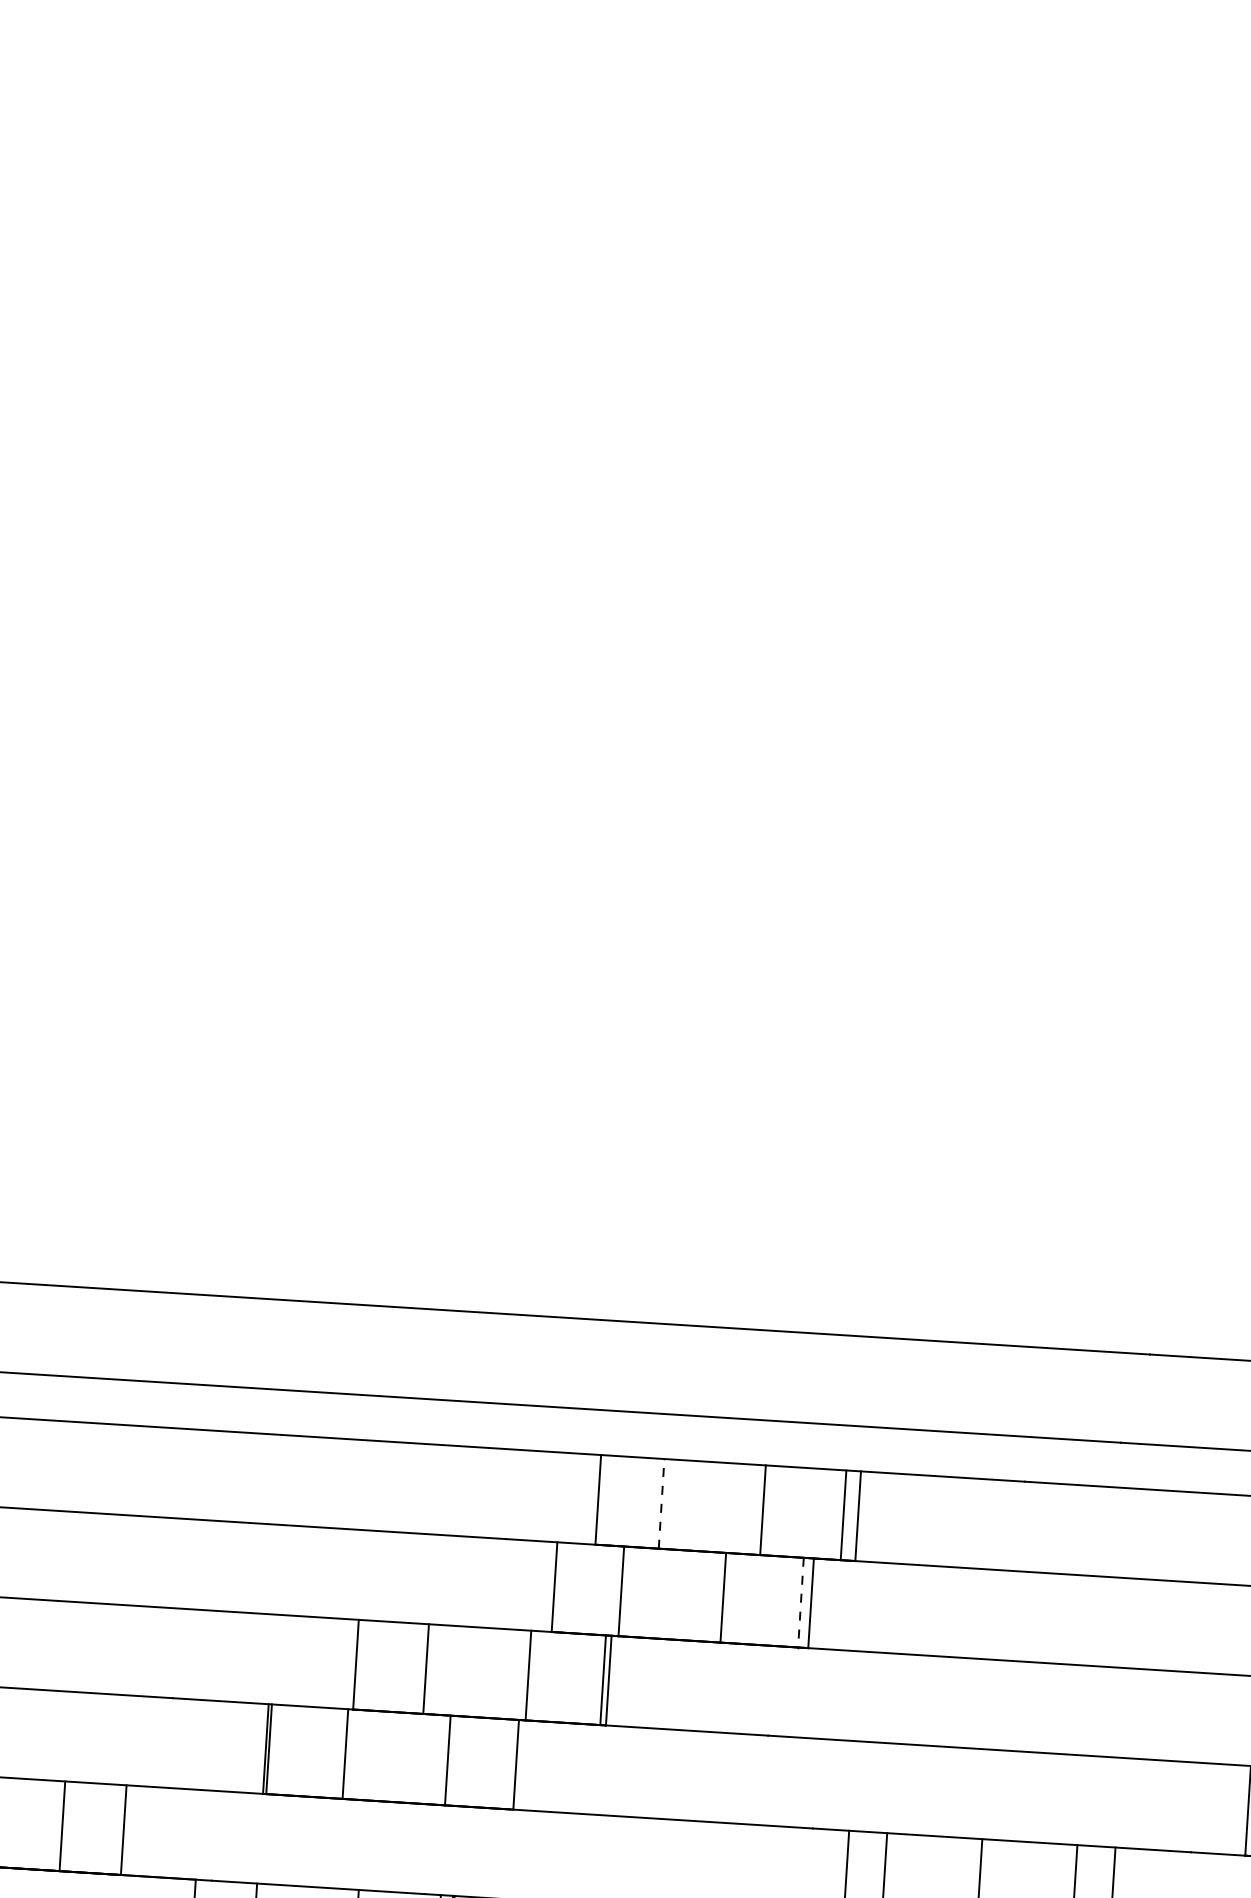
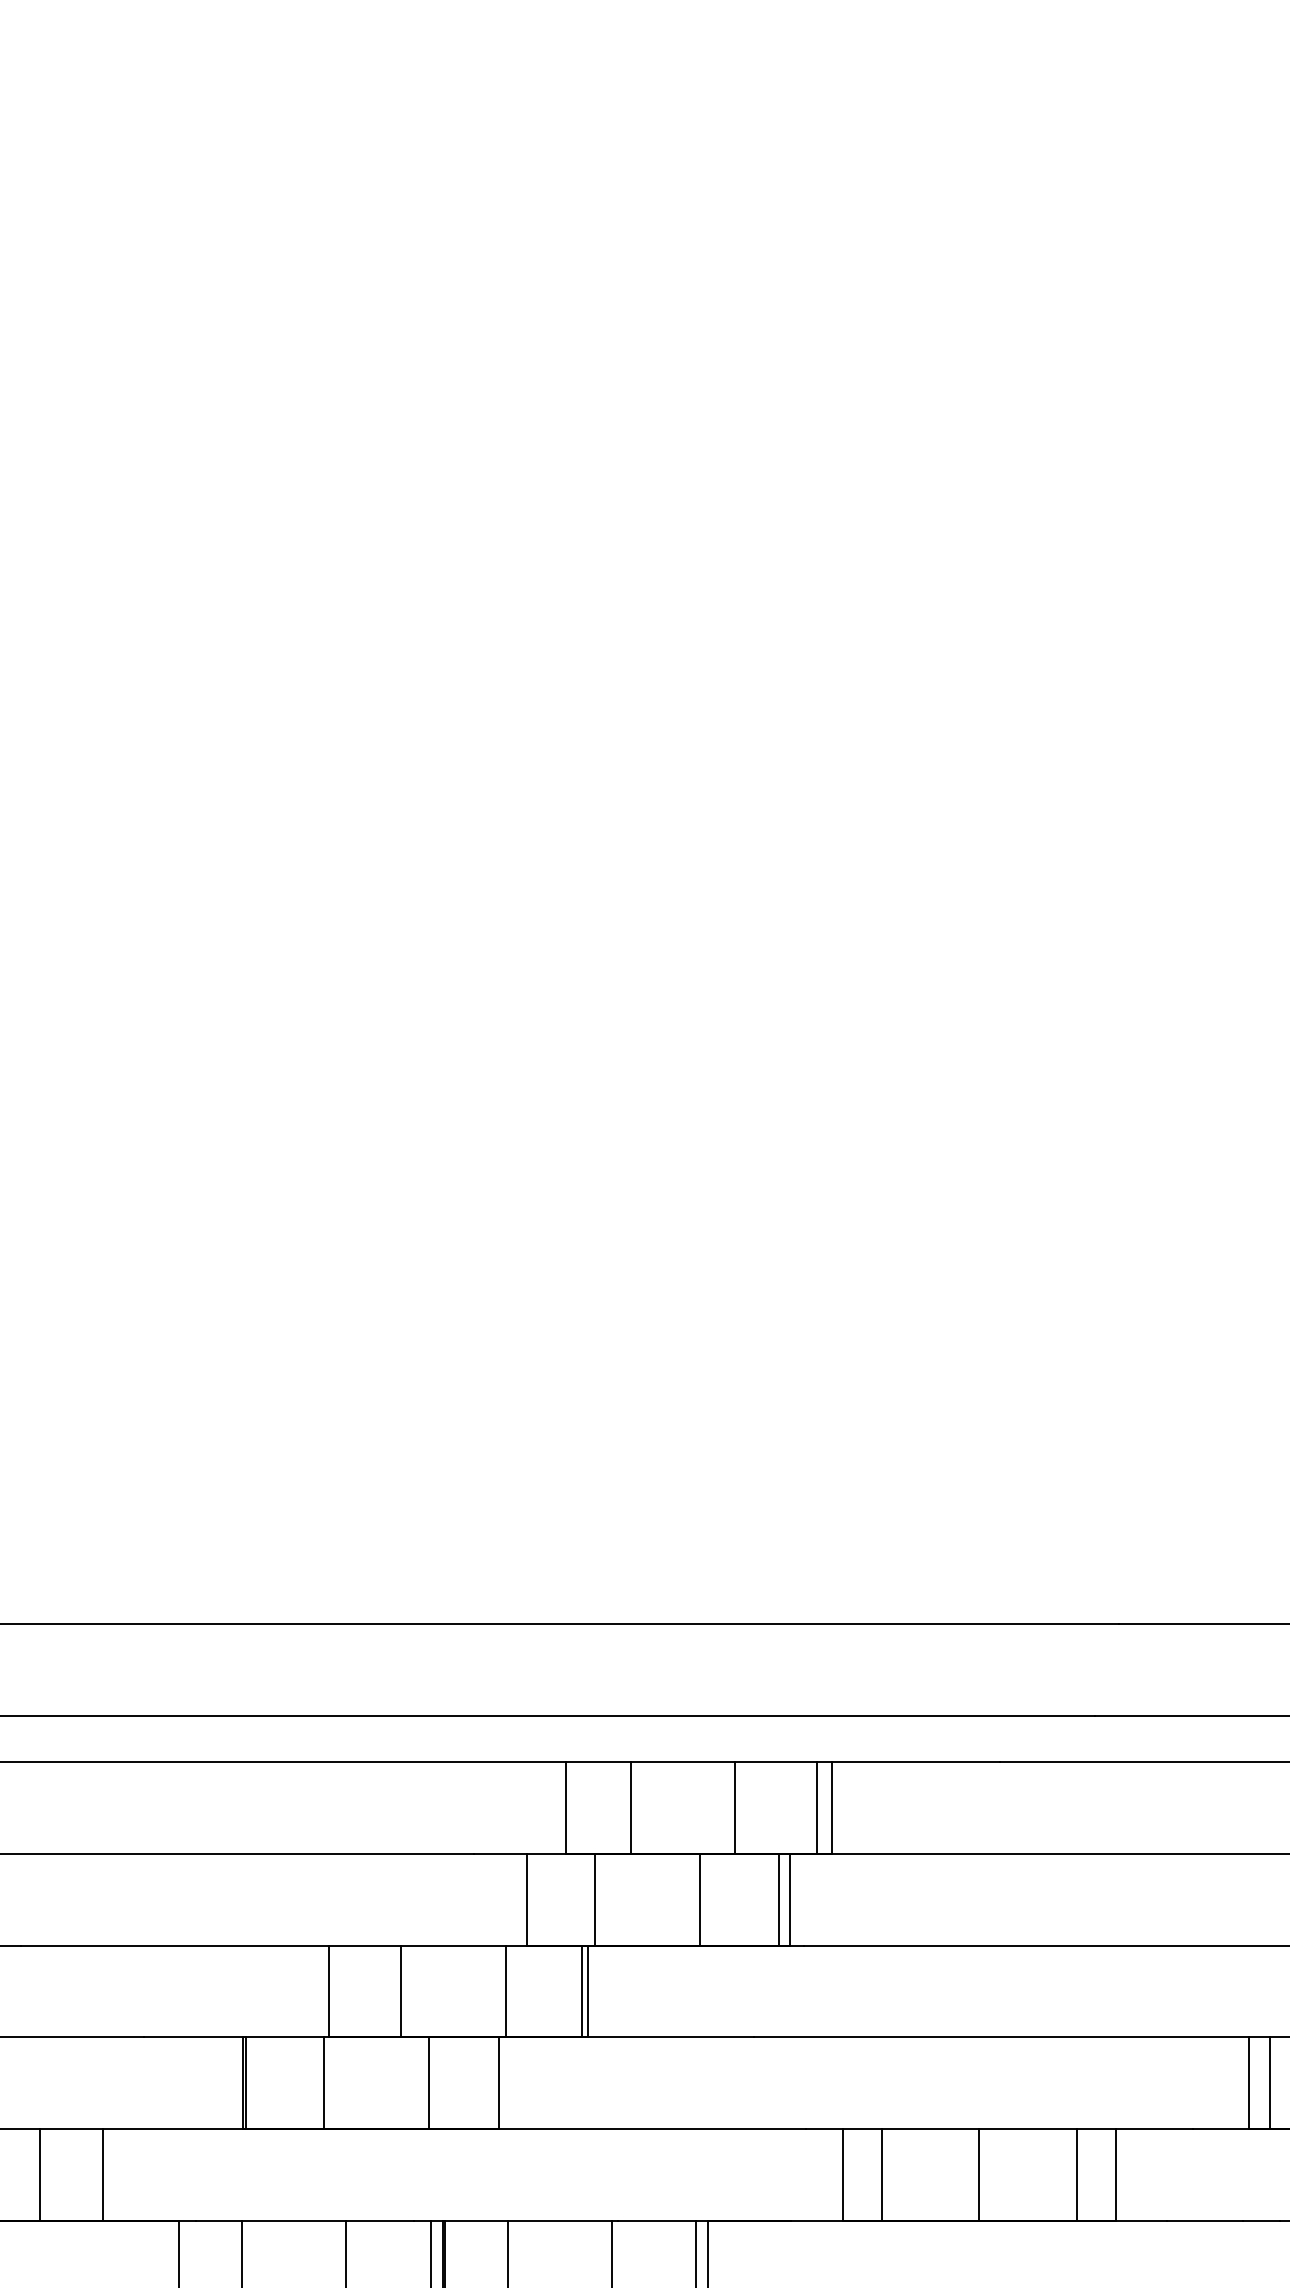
line: (661, 1503) -> (630, 1807), dashed -> solid
line: (801, 1602) -> (779, 1899), dashed -> solid

